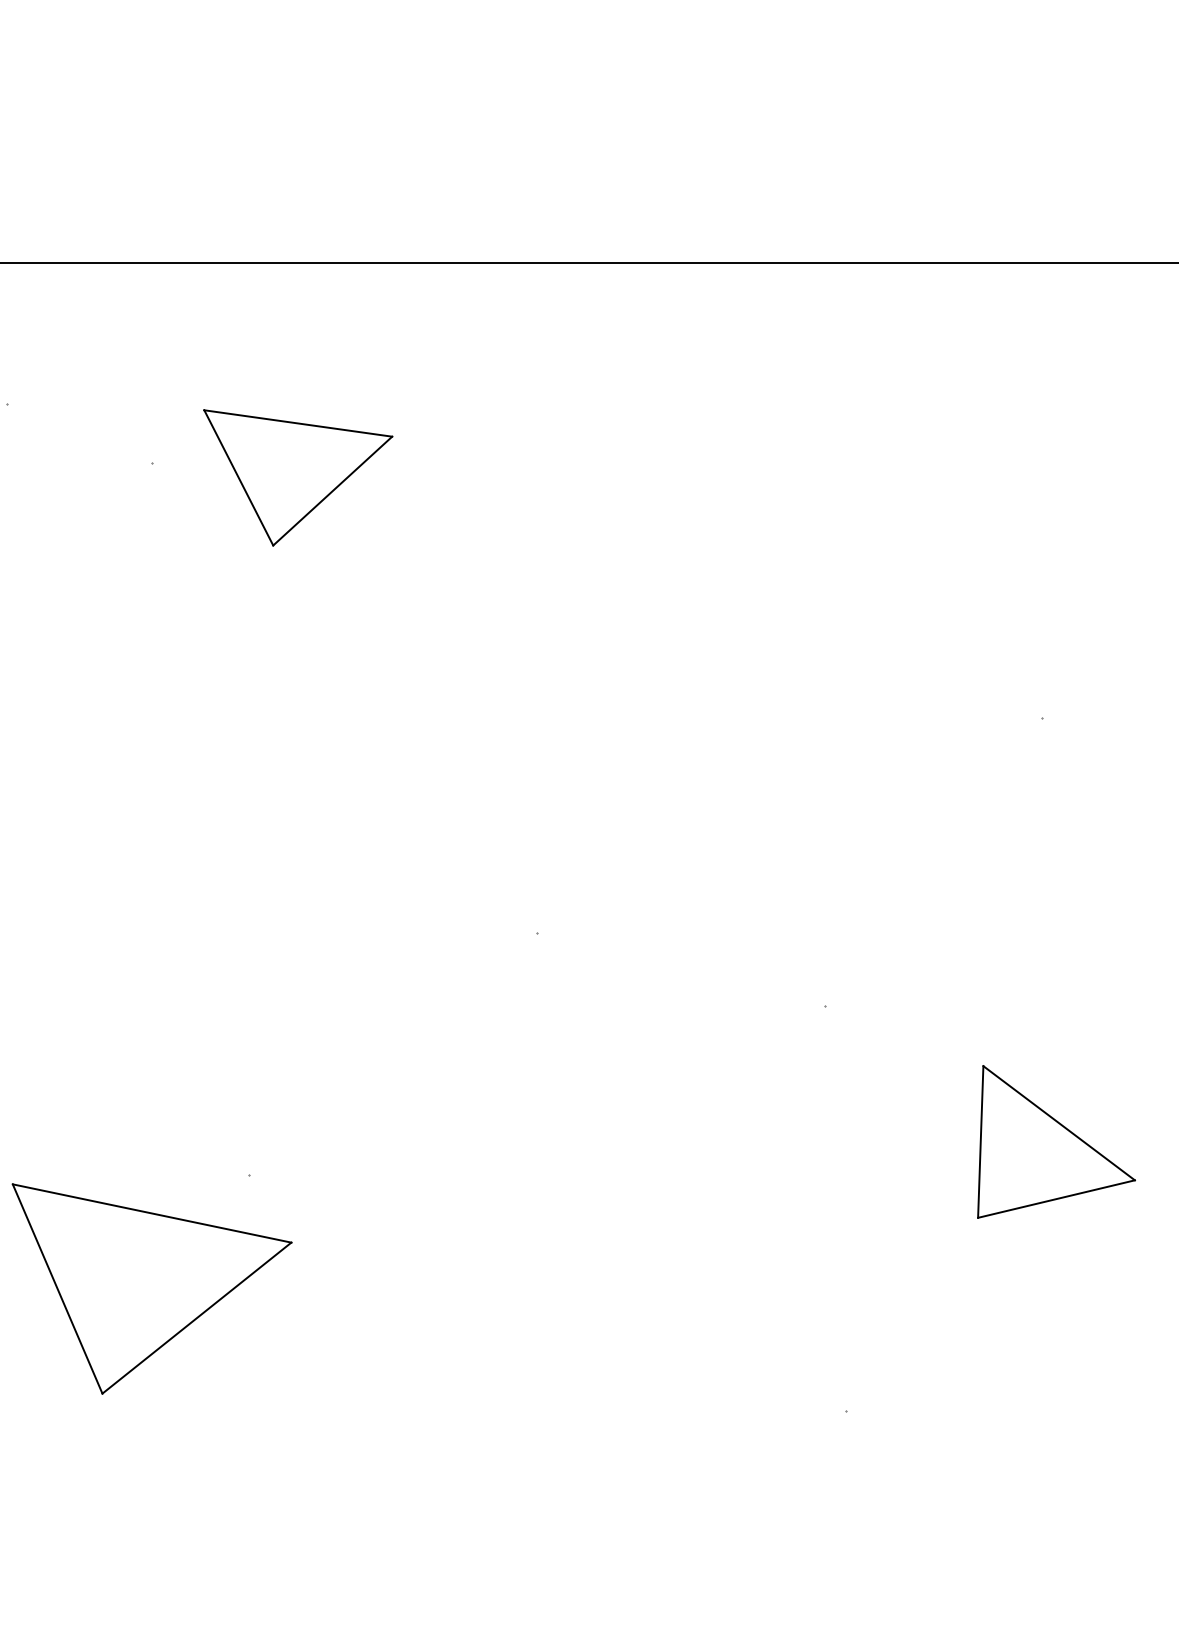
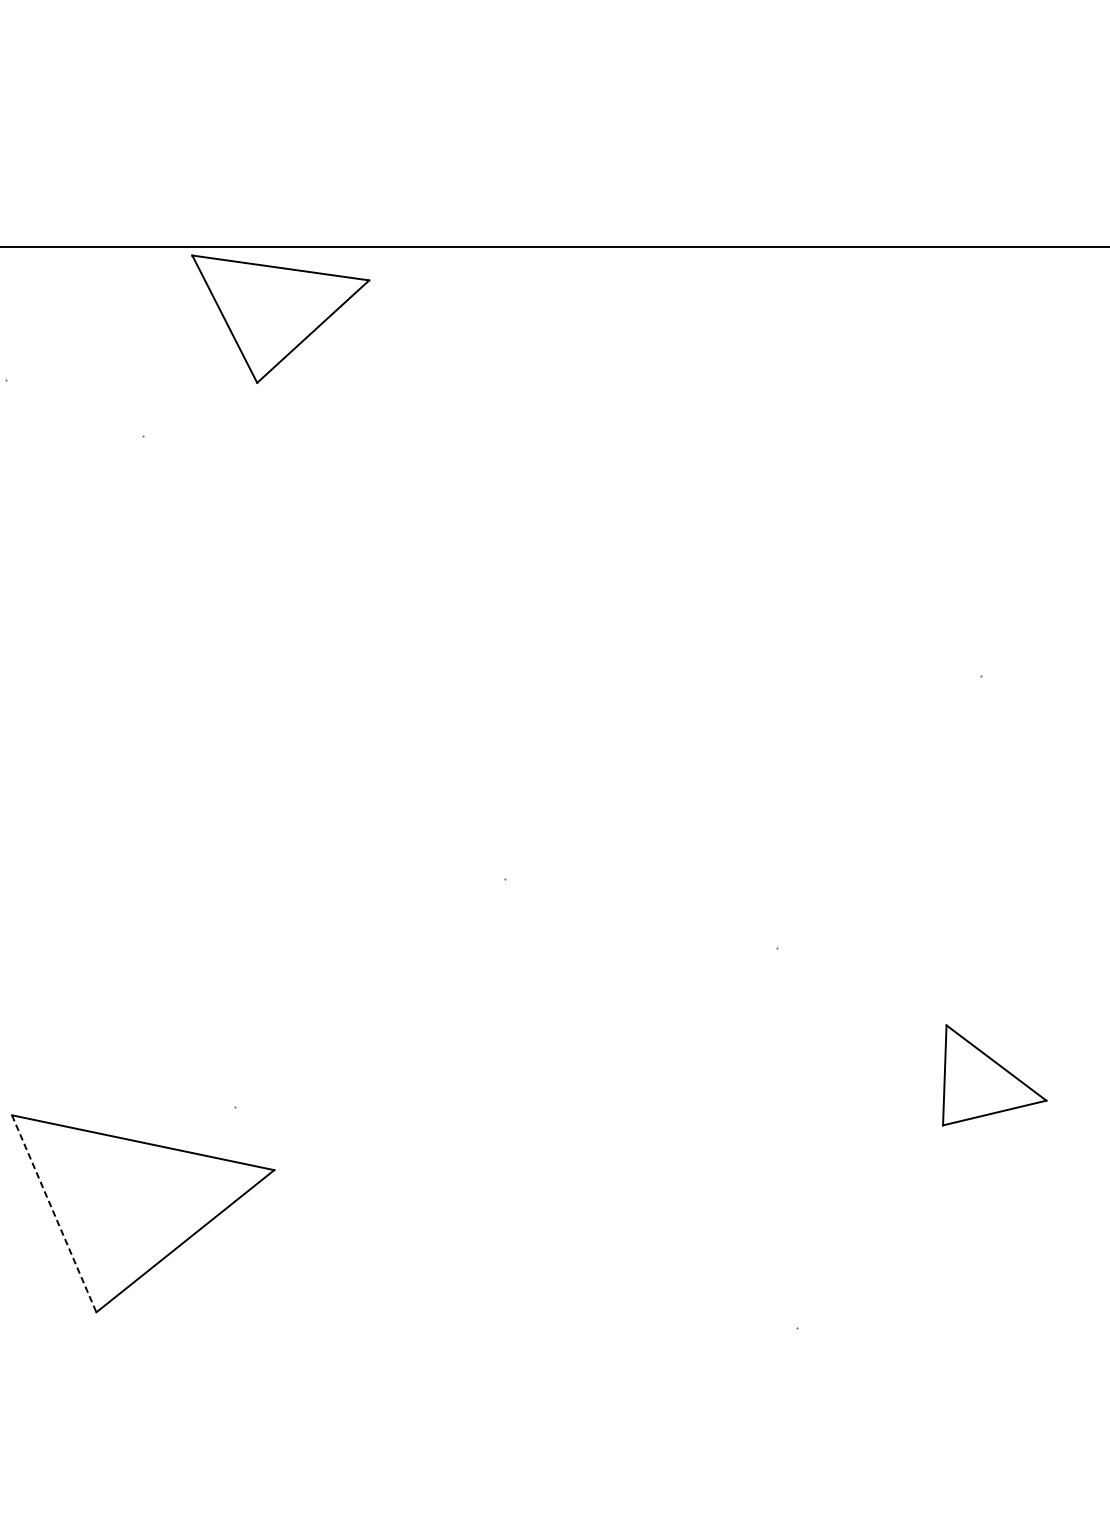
part: (298, 477) -> (280, 318), moved
part: (1056, 1141) -> (994, 1074), size x0.7
line: (57, 1288) -> (54, 1213), solid -> dashed

